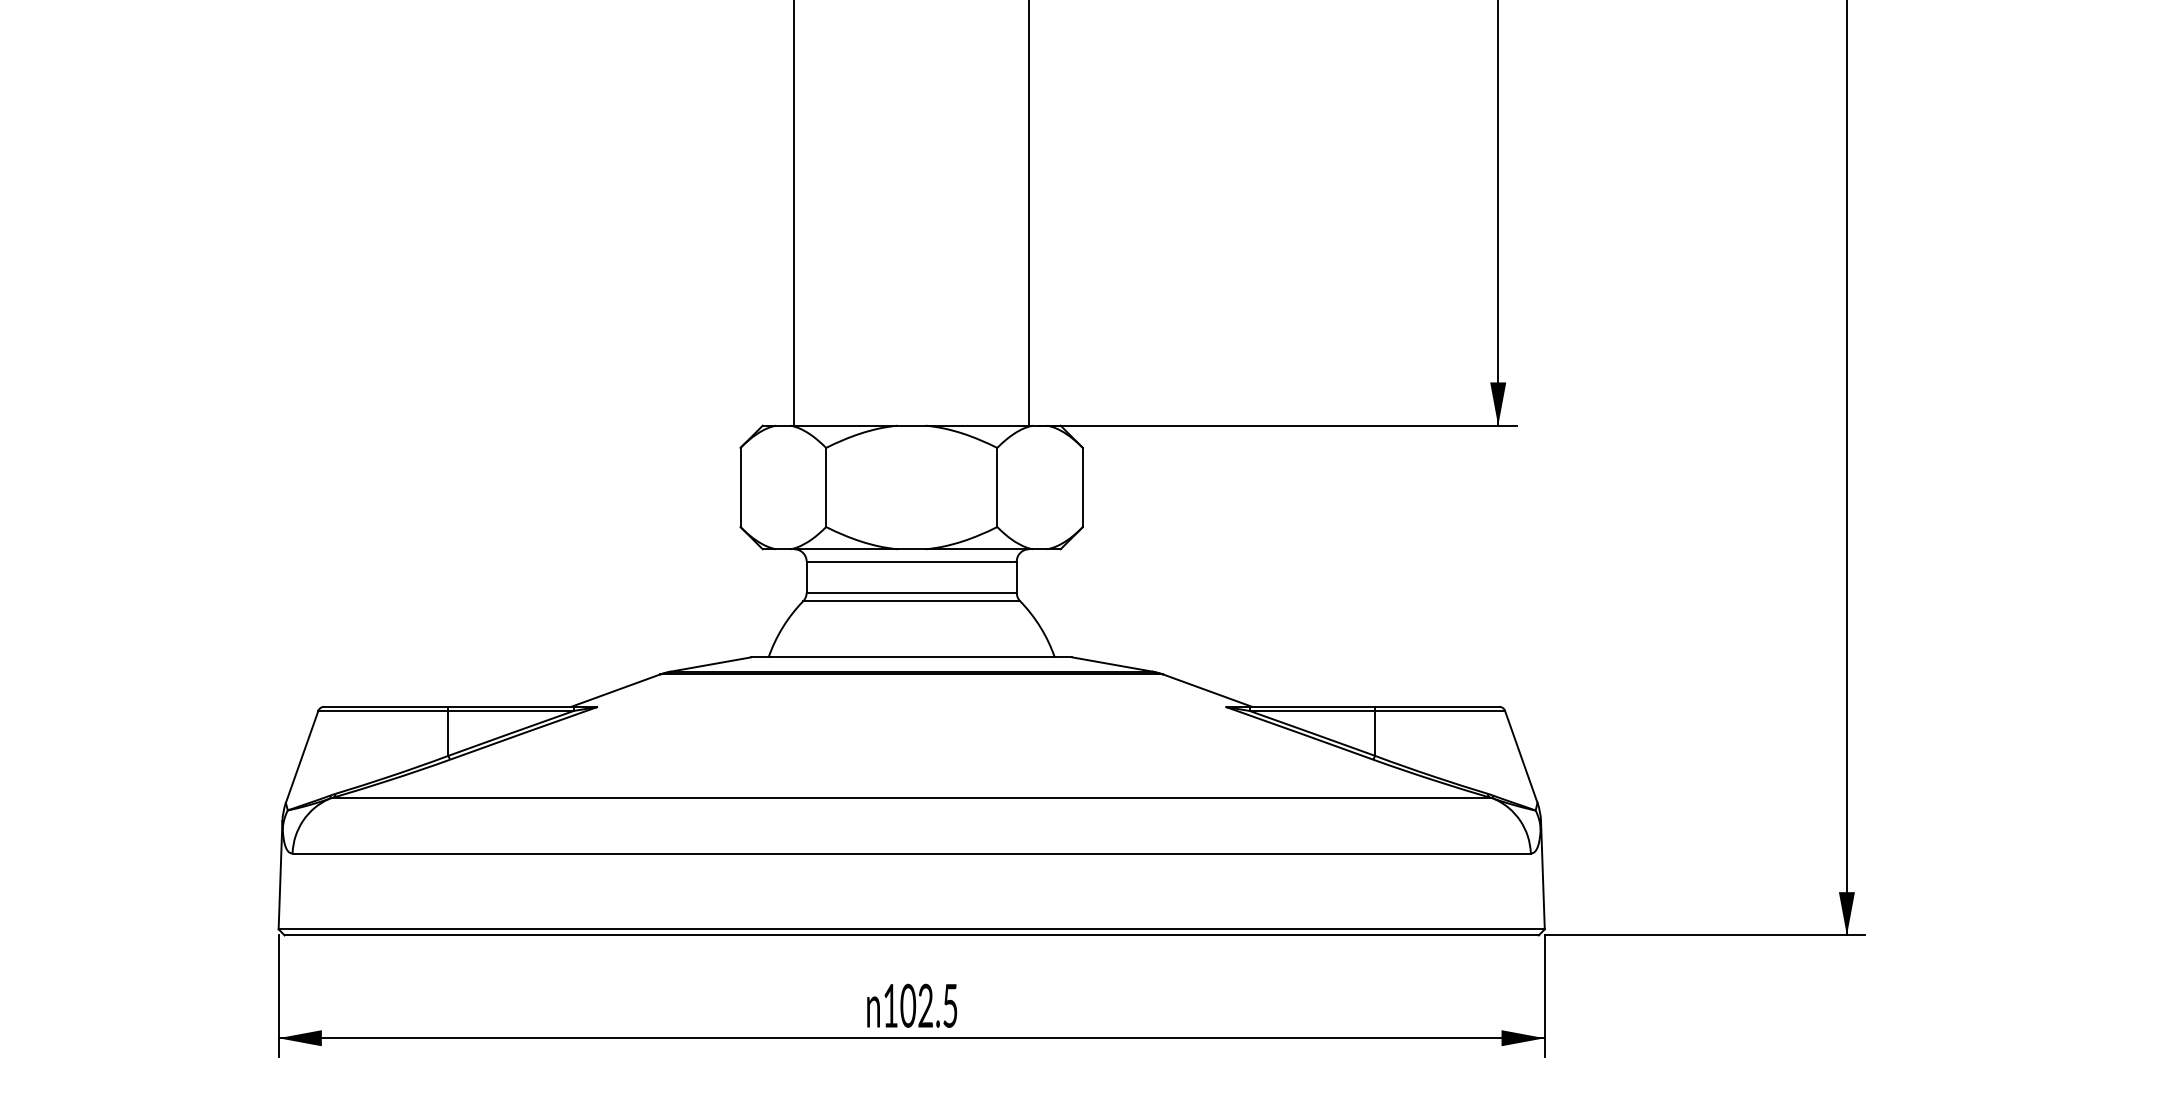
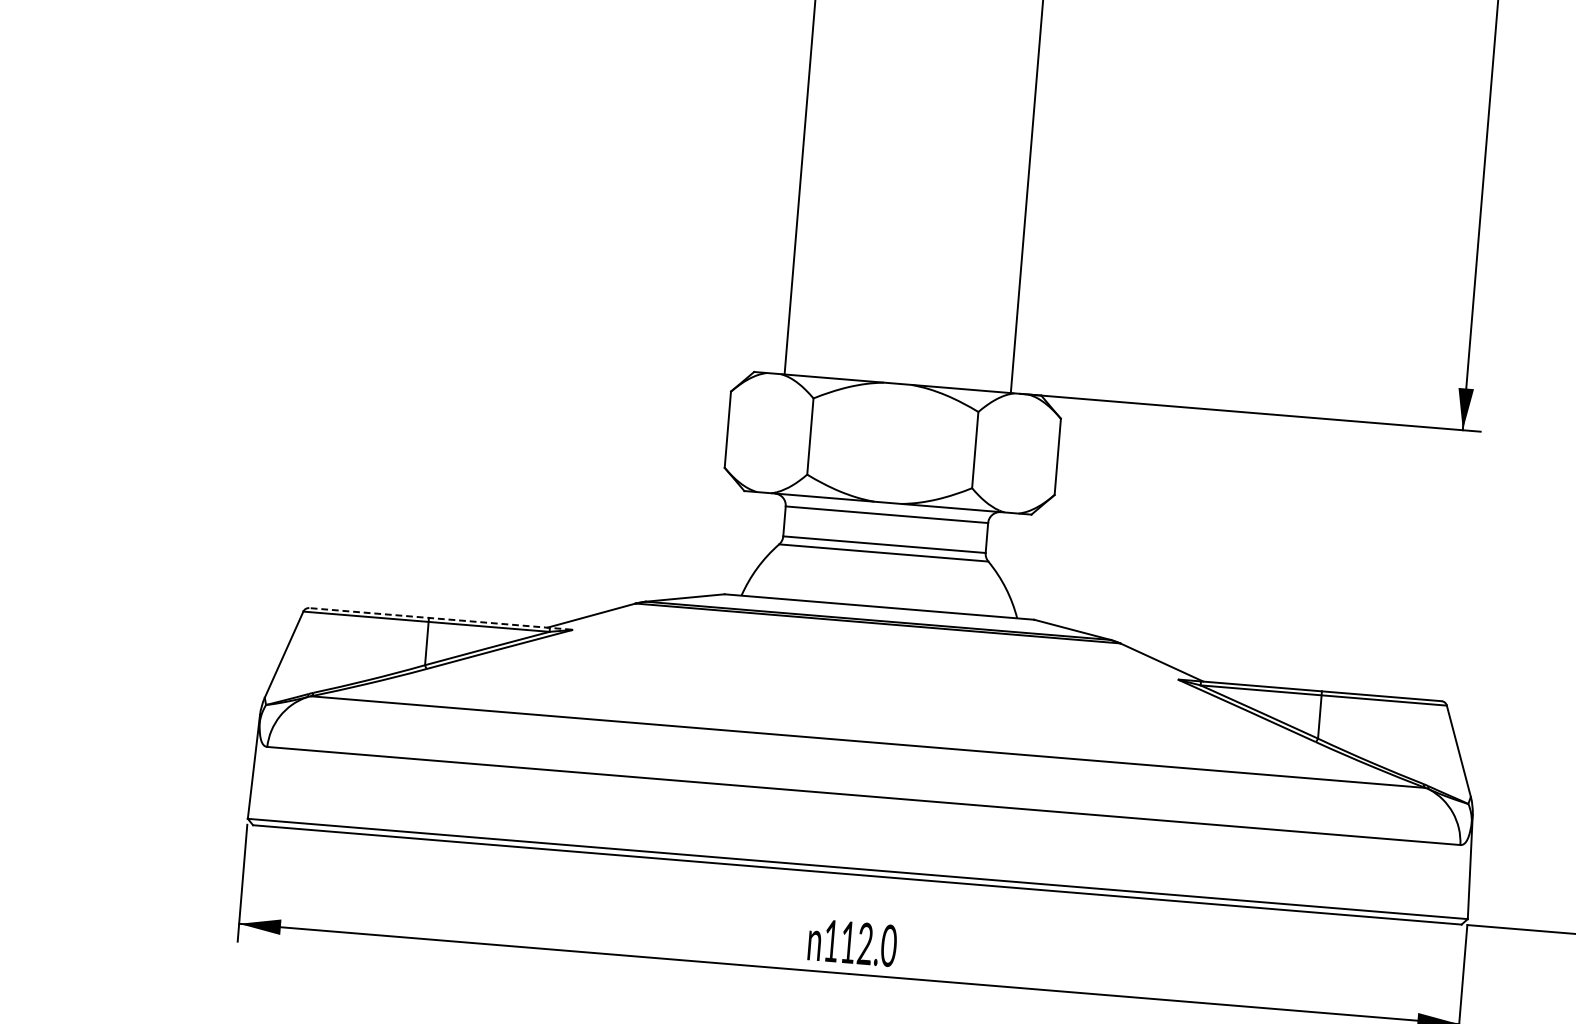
line: (459, 706) -> (439, 618), solid -> dashed
text: (929, 1005) -> (868, 943), 102.5 -> 112.0

